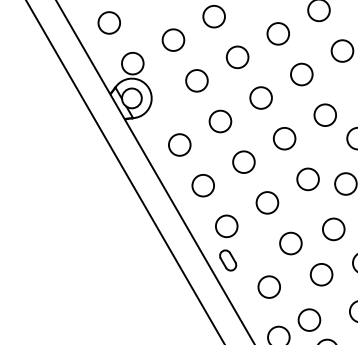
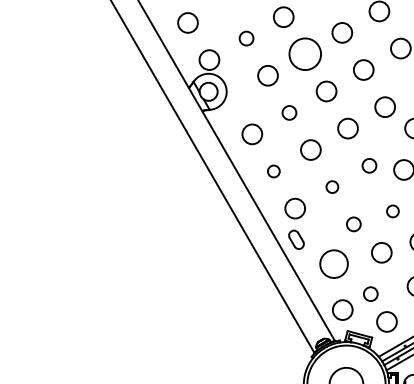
circle: (173, 40) -> (246, 38), size x0.7
circle: (236, 57) -> (304, 54), size x1.6
circle: (220, 121) -> (289, 112), size x0.7
circle: (308, 179) -> (369, 165), size x0.7
circle: (202, 185) -> (273, 171), size x0.6
circle: (267, 202) -> (332, 186), size x0.6
circle: (333, 229) -> (392, 211), size x0.6
circle: (290, 243) -> (353, 224), size x0.7
circle: (268, 286) -> (333, 263), size x1.4
circle: (309, 319) -> (370, 293), size x0.7

